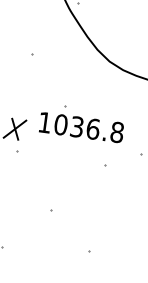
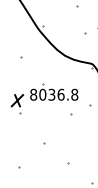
text: (44, 122) -> (33, 94), 1036.8 -> 8036.8

